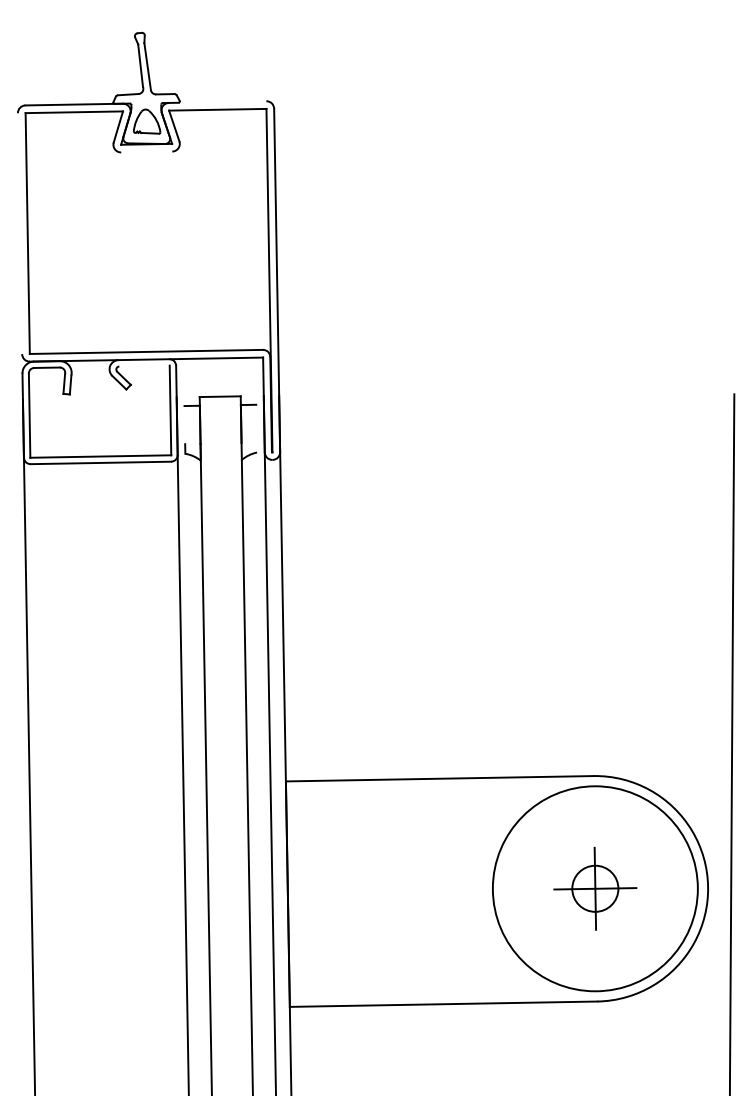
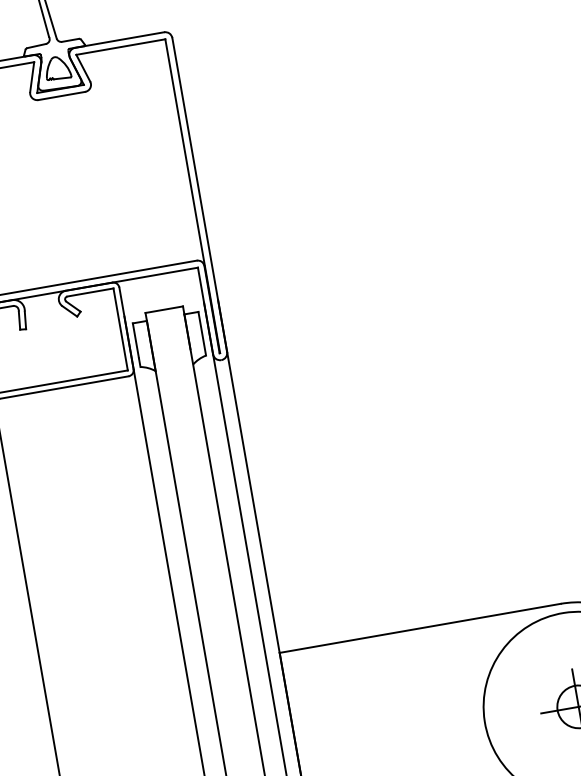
line: (217, 101) -> (119, 39), added
line: (146, 151) -> (61, 95), added
line: (143, 359) -> (88, 286), added
line: (144, 365) -> (90, 291), added
line: (184, 425) -> (135, 341), added
line: (256, 428) -> (202, 333), added

